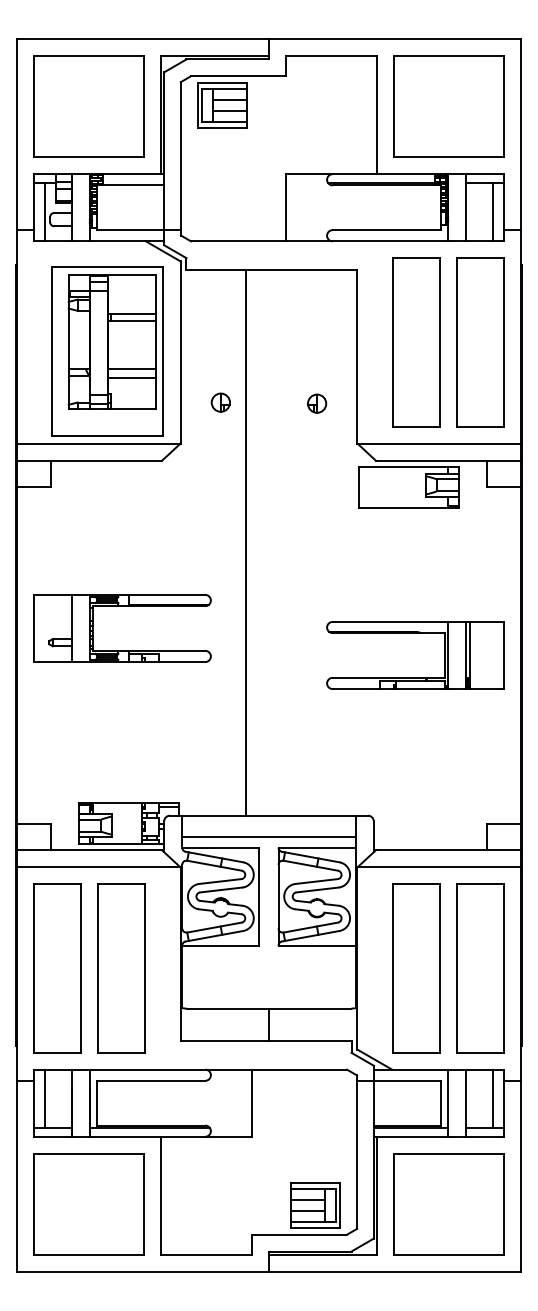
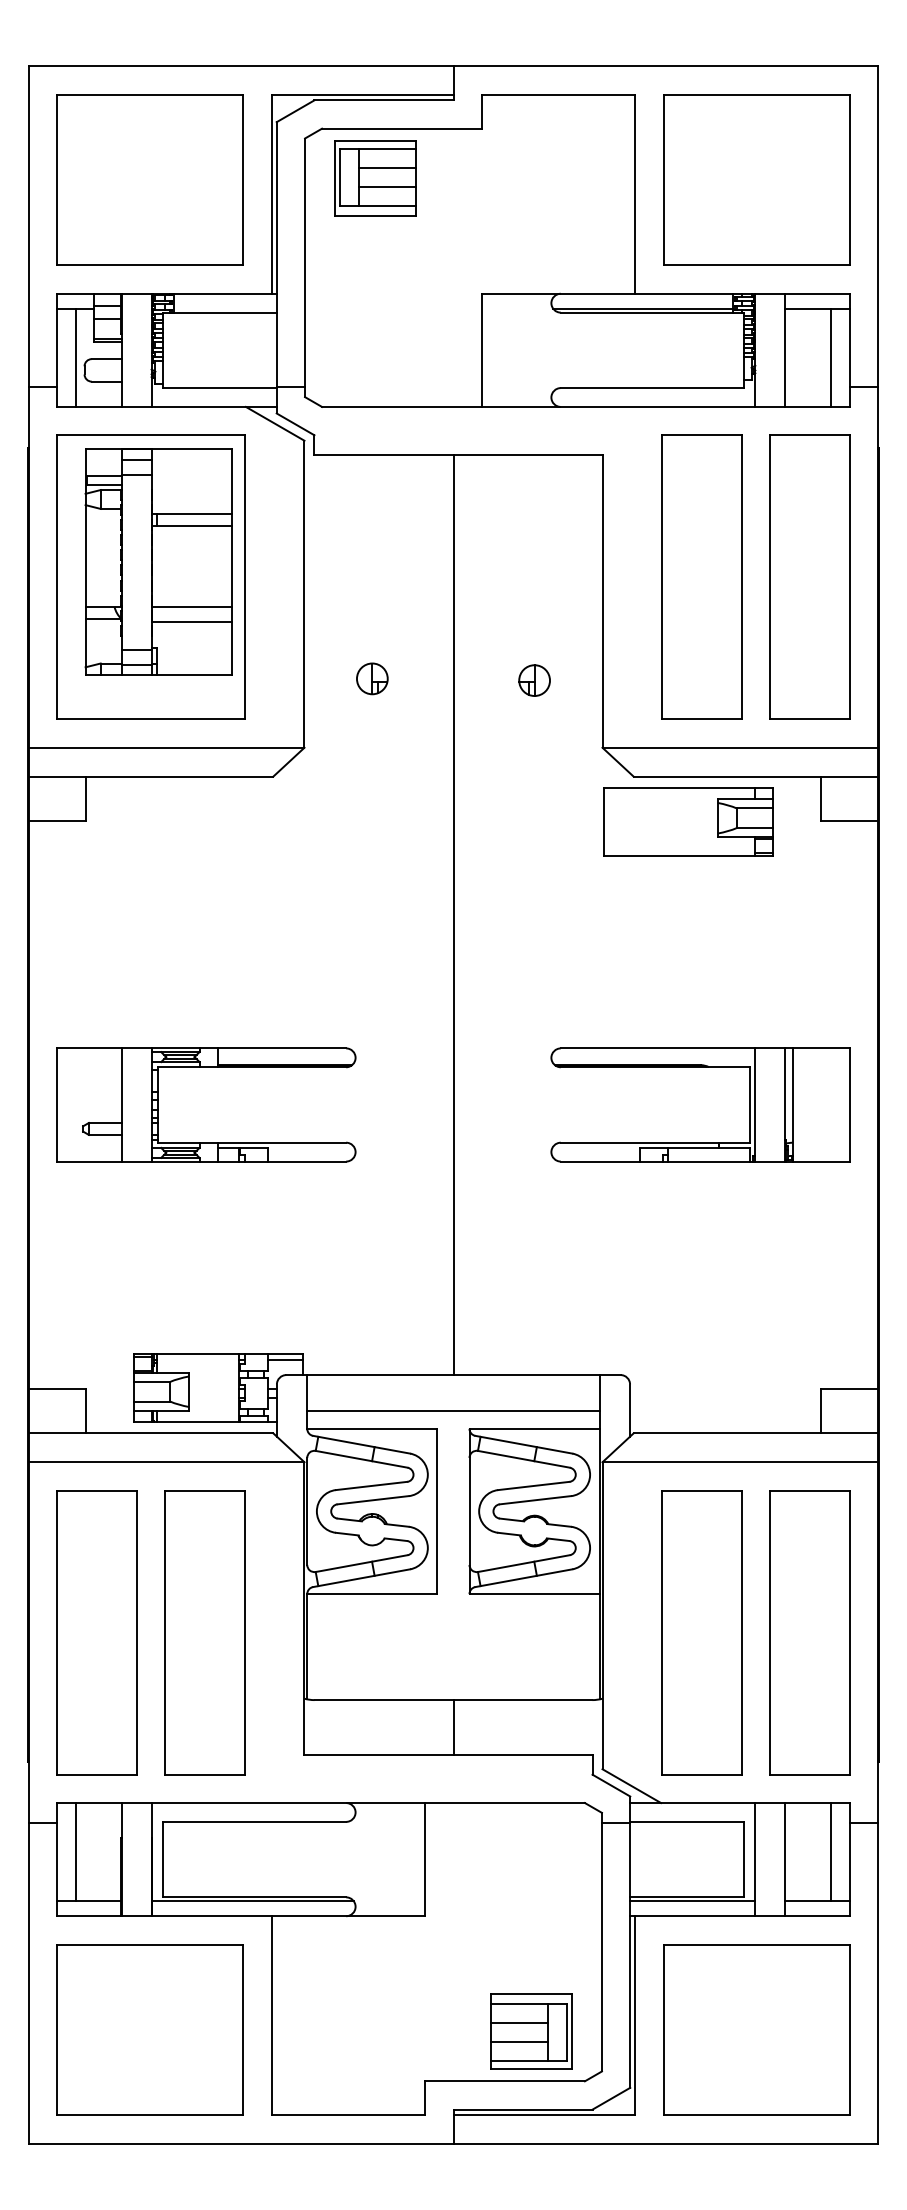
part: (107, 351) -> (150, 577), moved
line: (245, 542) -> (452, 914), moved
part: (122, 606) -> (206, 1067), moved

